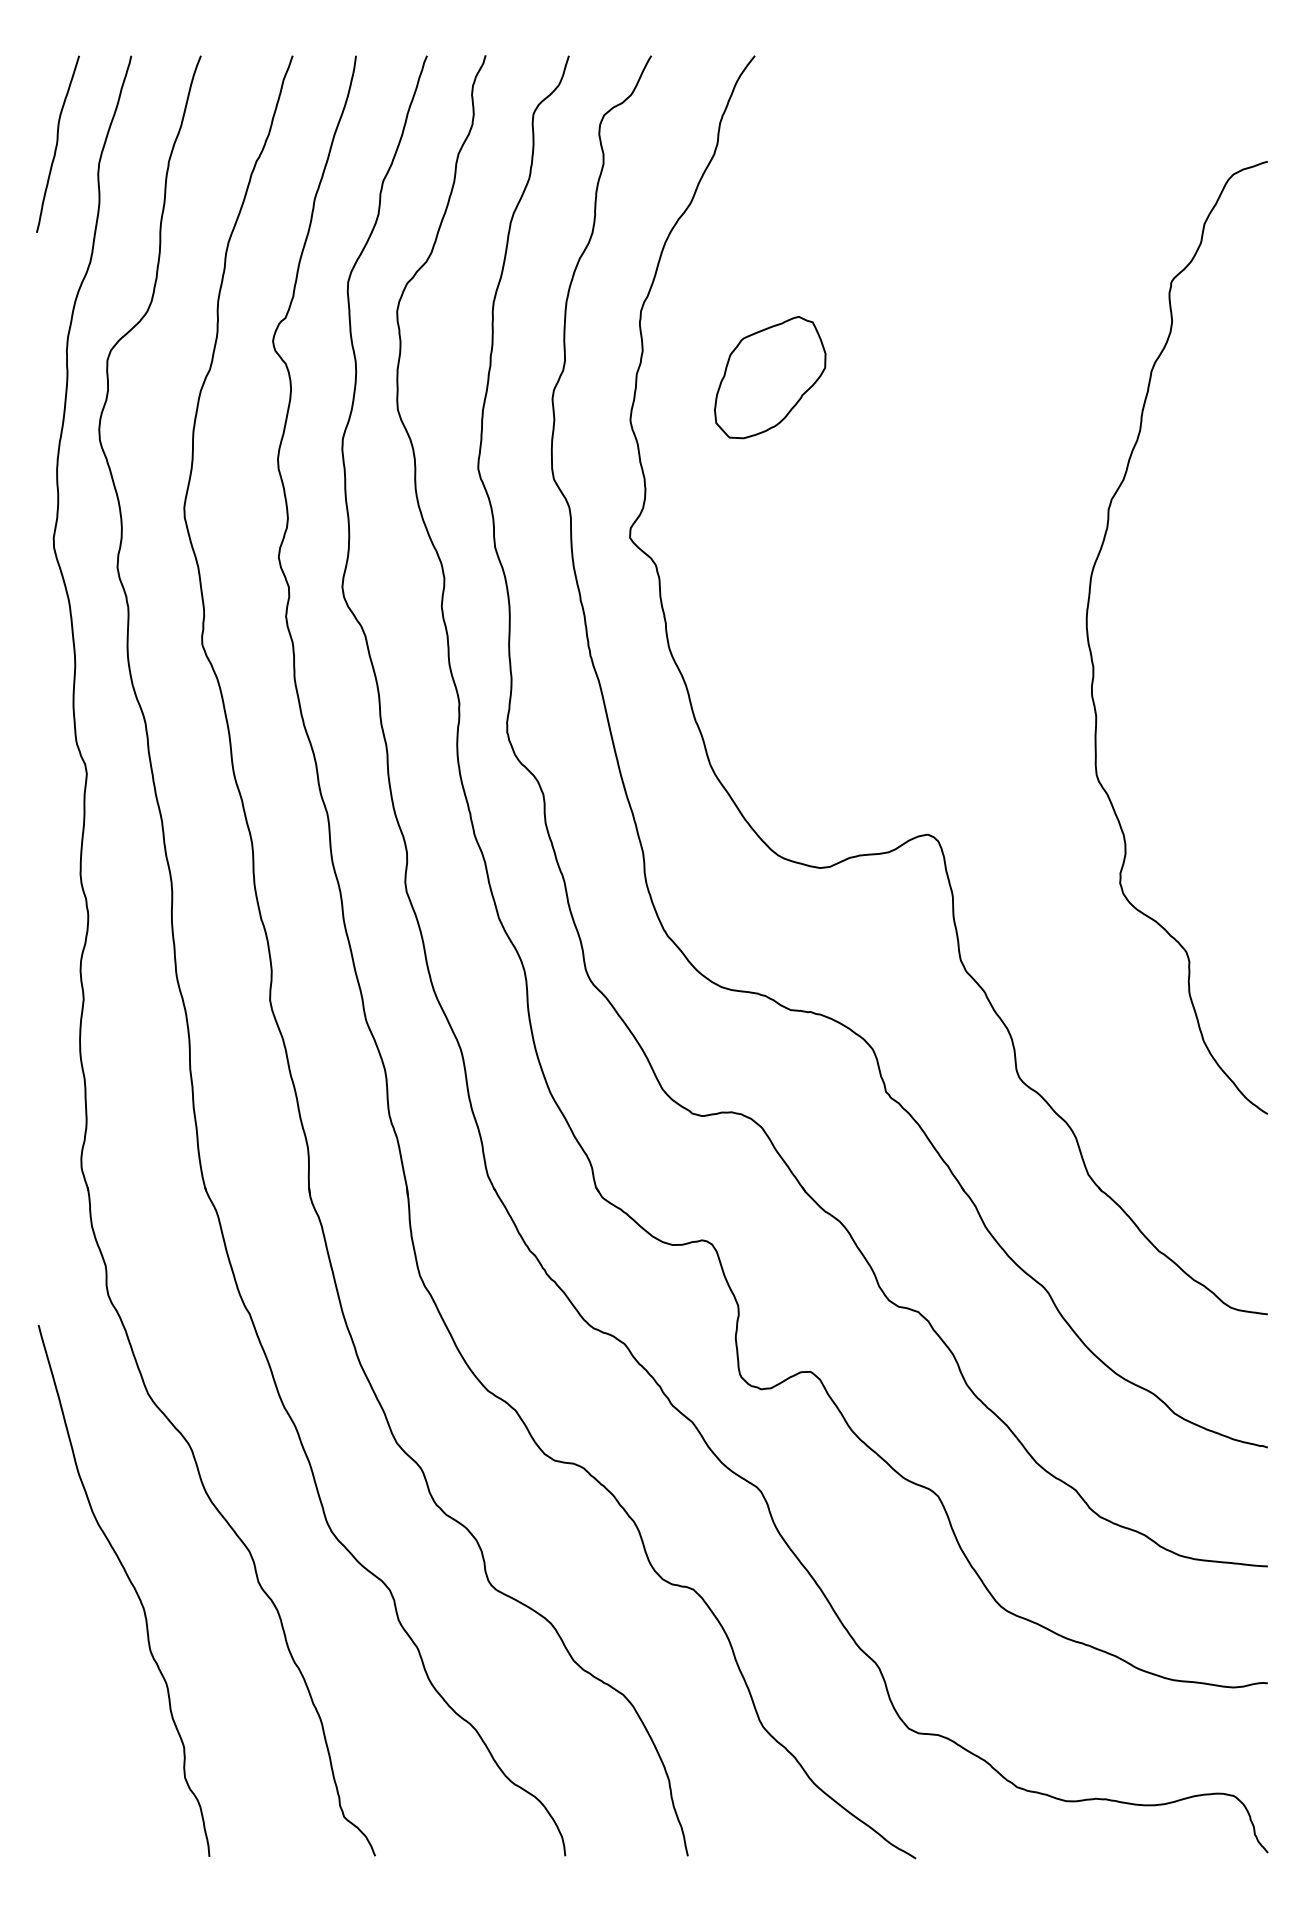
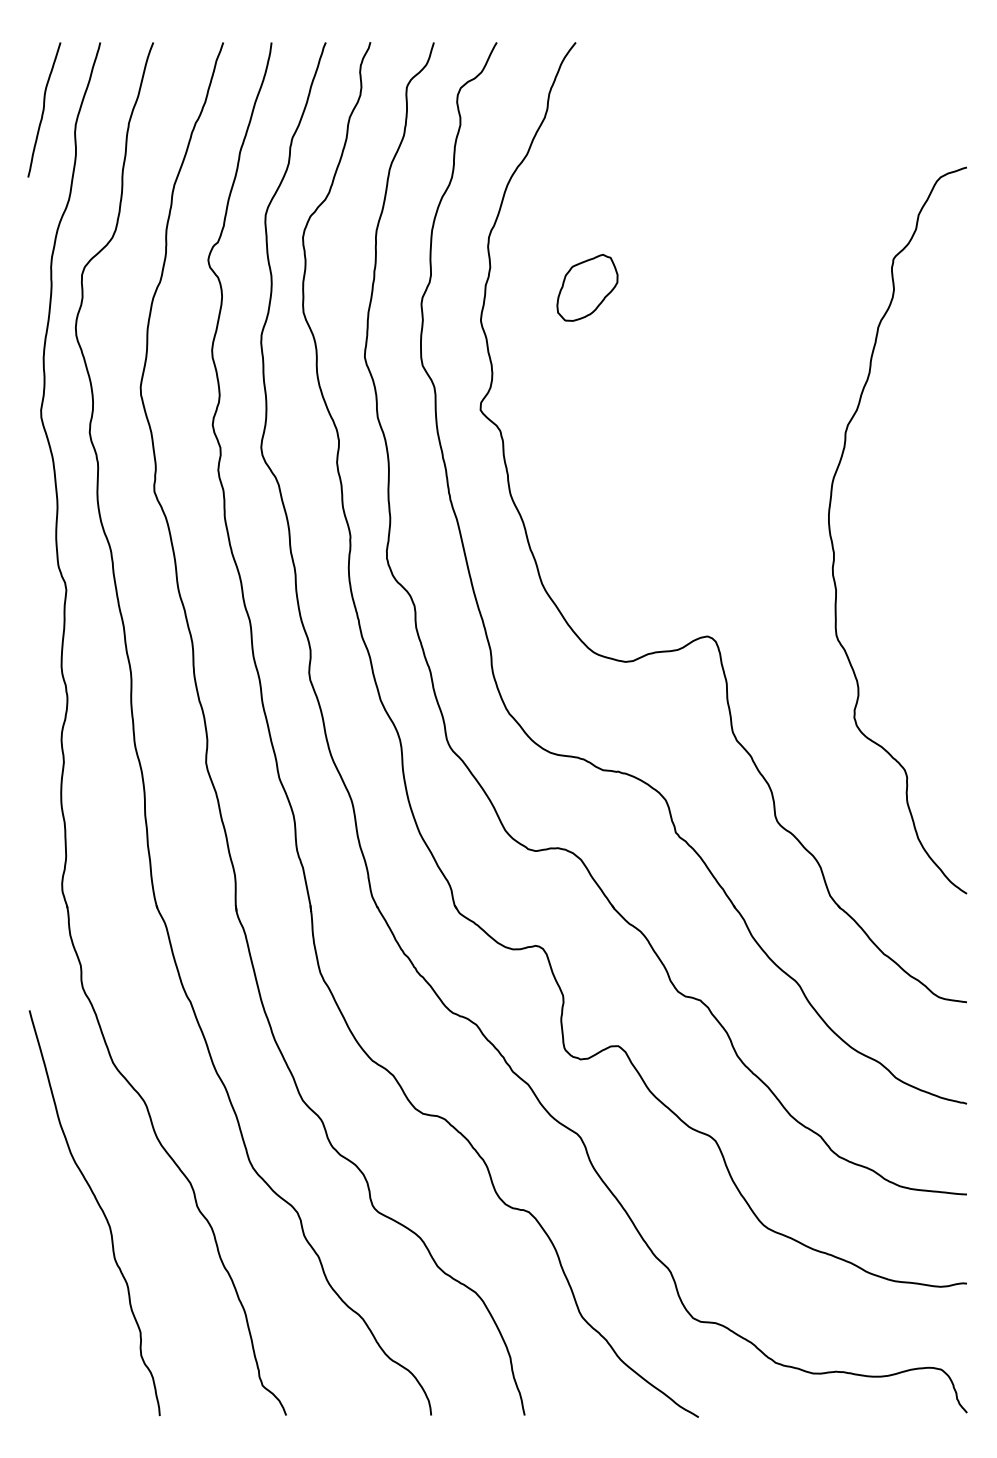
part: (769, 377) -> (586, 287), size x0.71
curve: (1092, 655) -> (833, 544), moved

